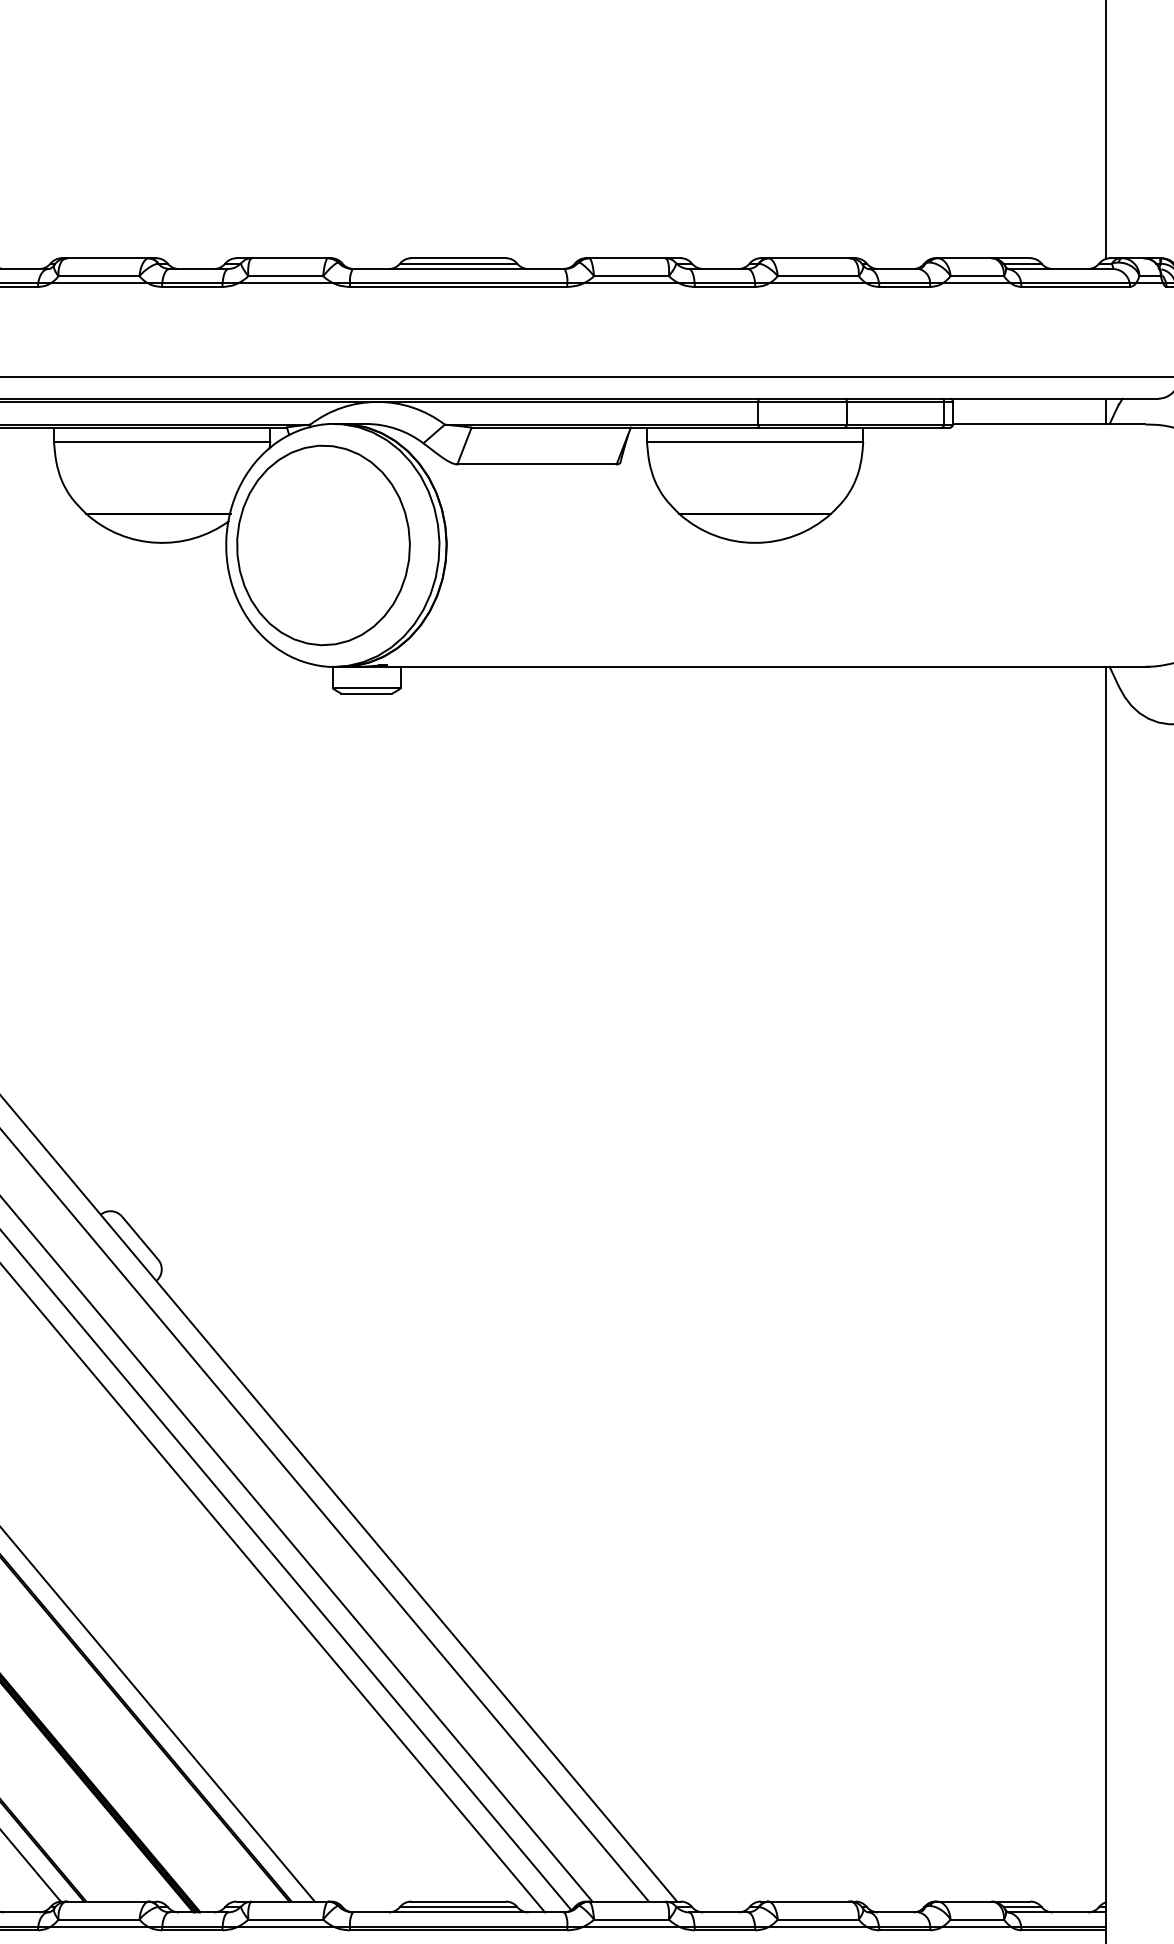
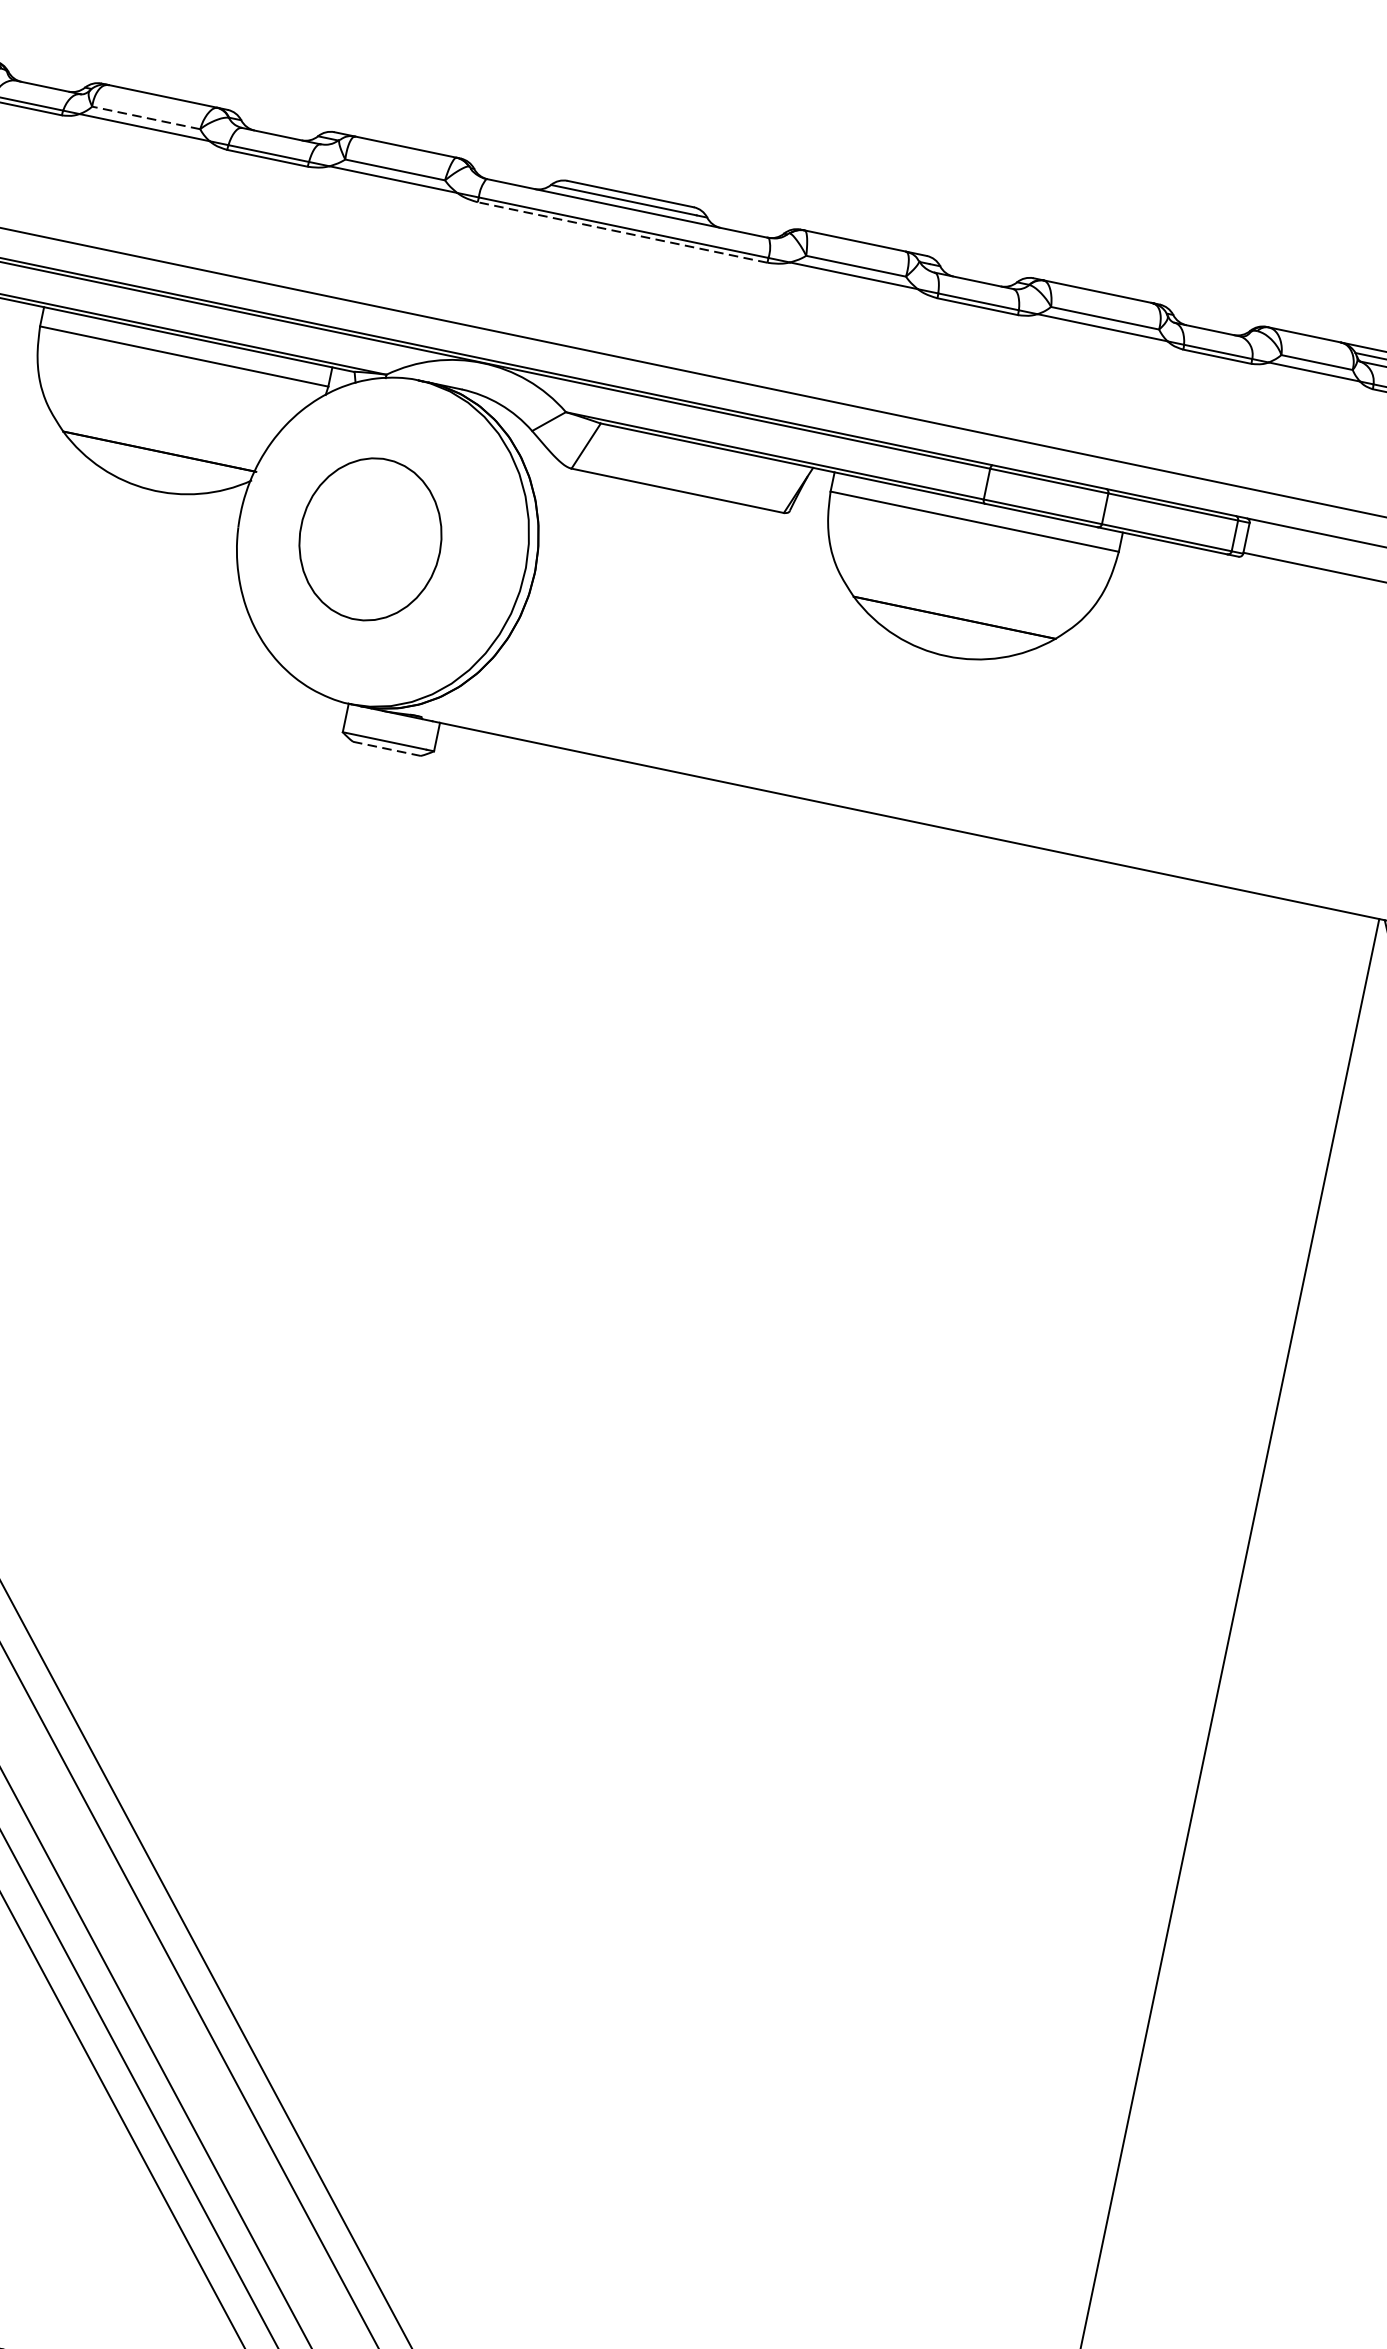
line: (99, 276) -> (146, 118), solid -> dashed
line: (458, 287) -> (622, 233), solid -> dashed
part: (323, 545) -> (370, 539), size x0.6
line: (367, 693) -> (387, 748), solid -> dashed

